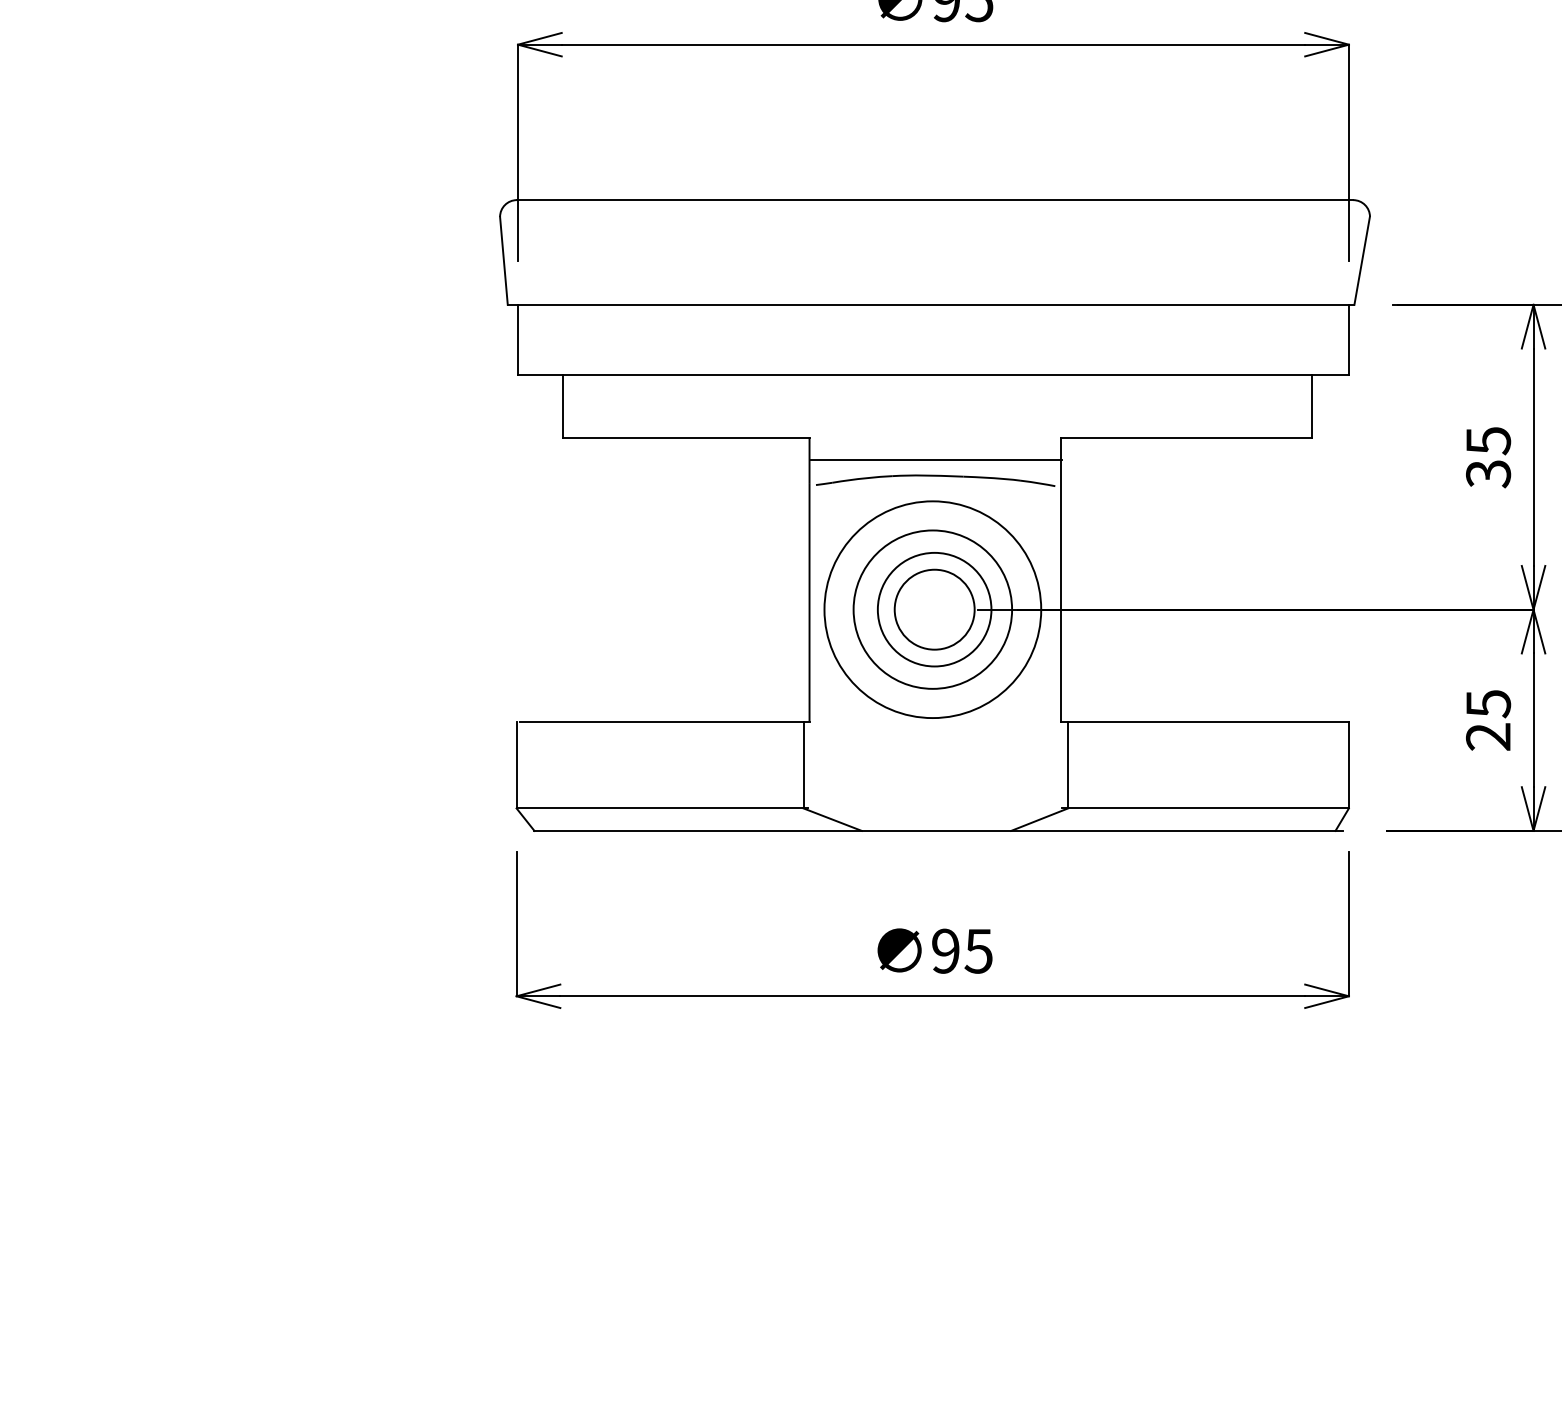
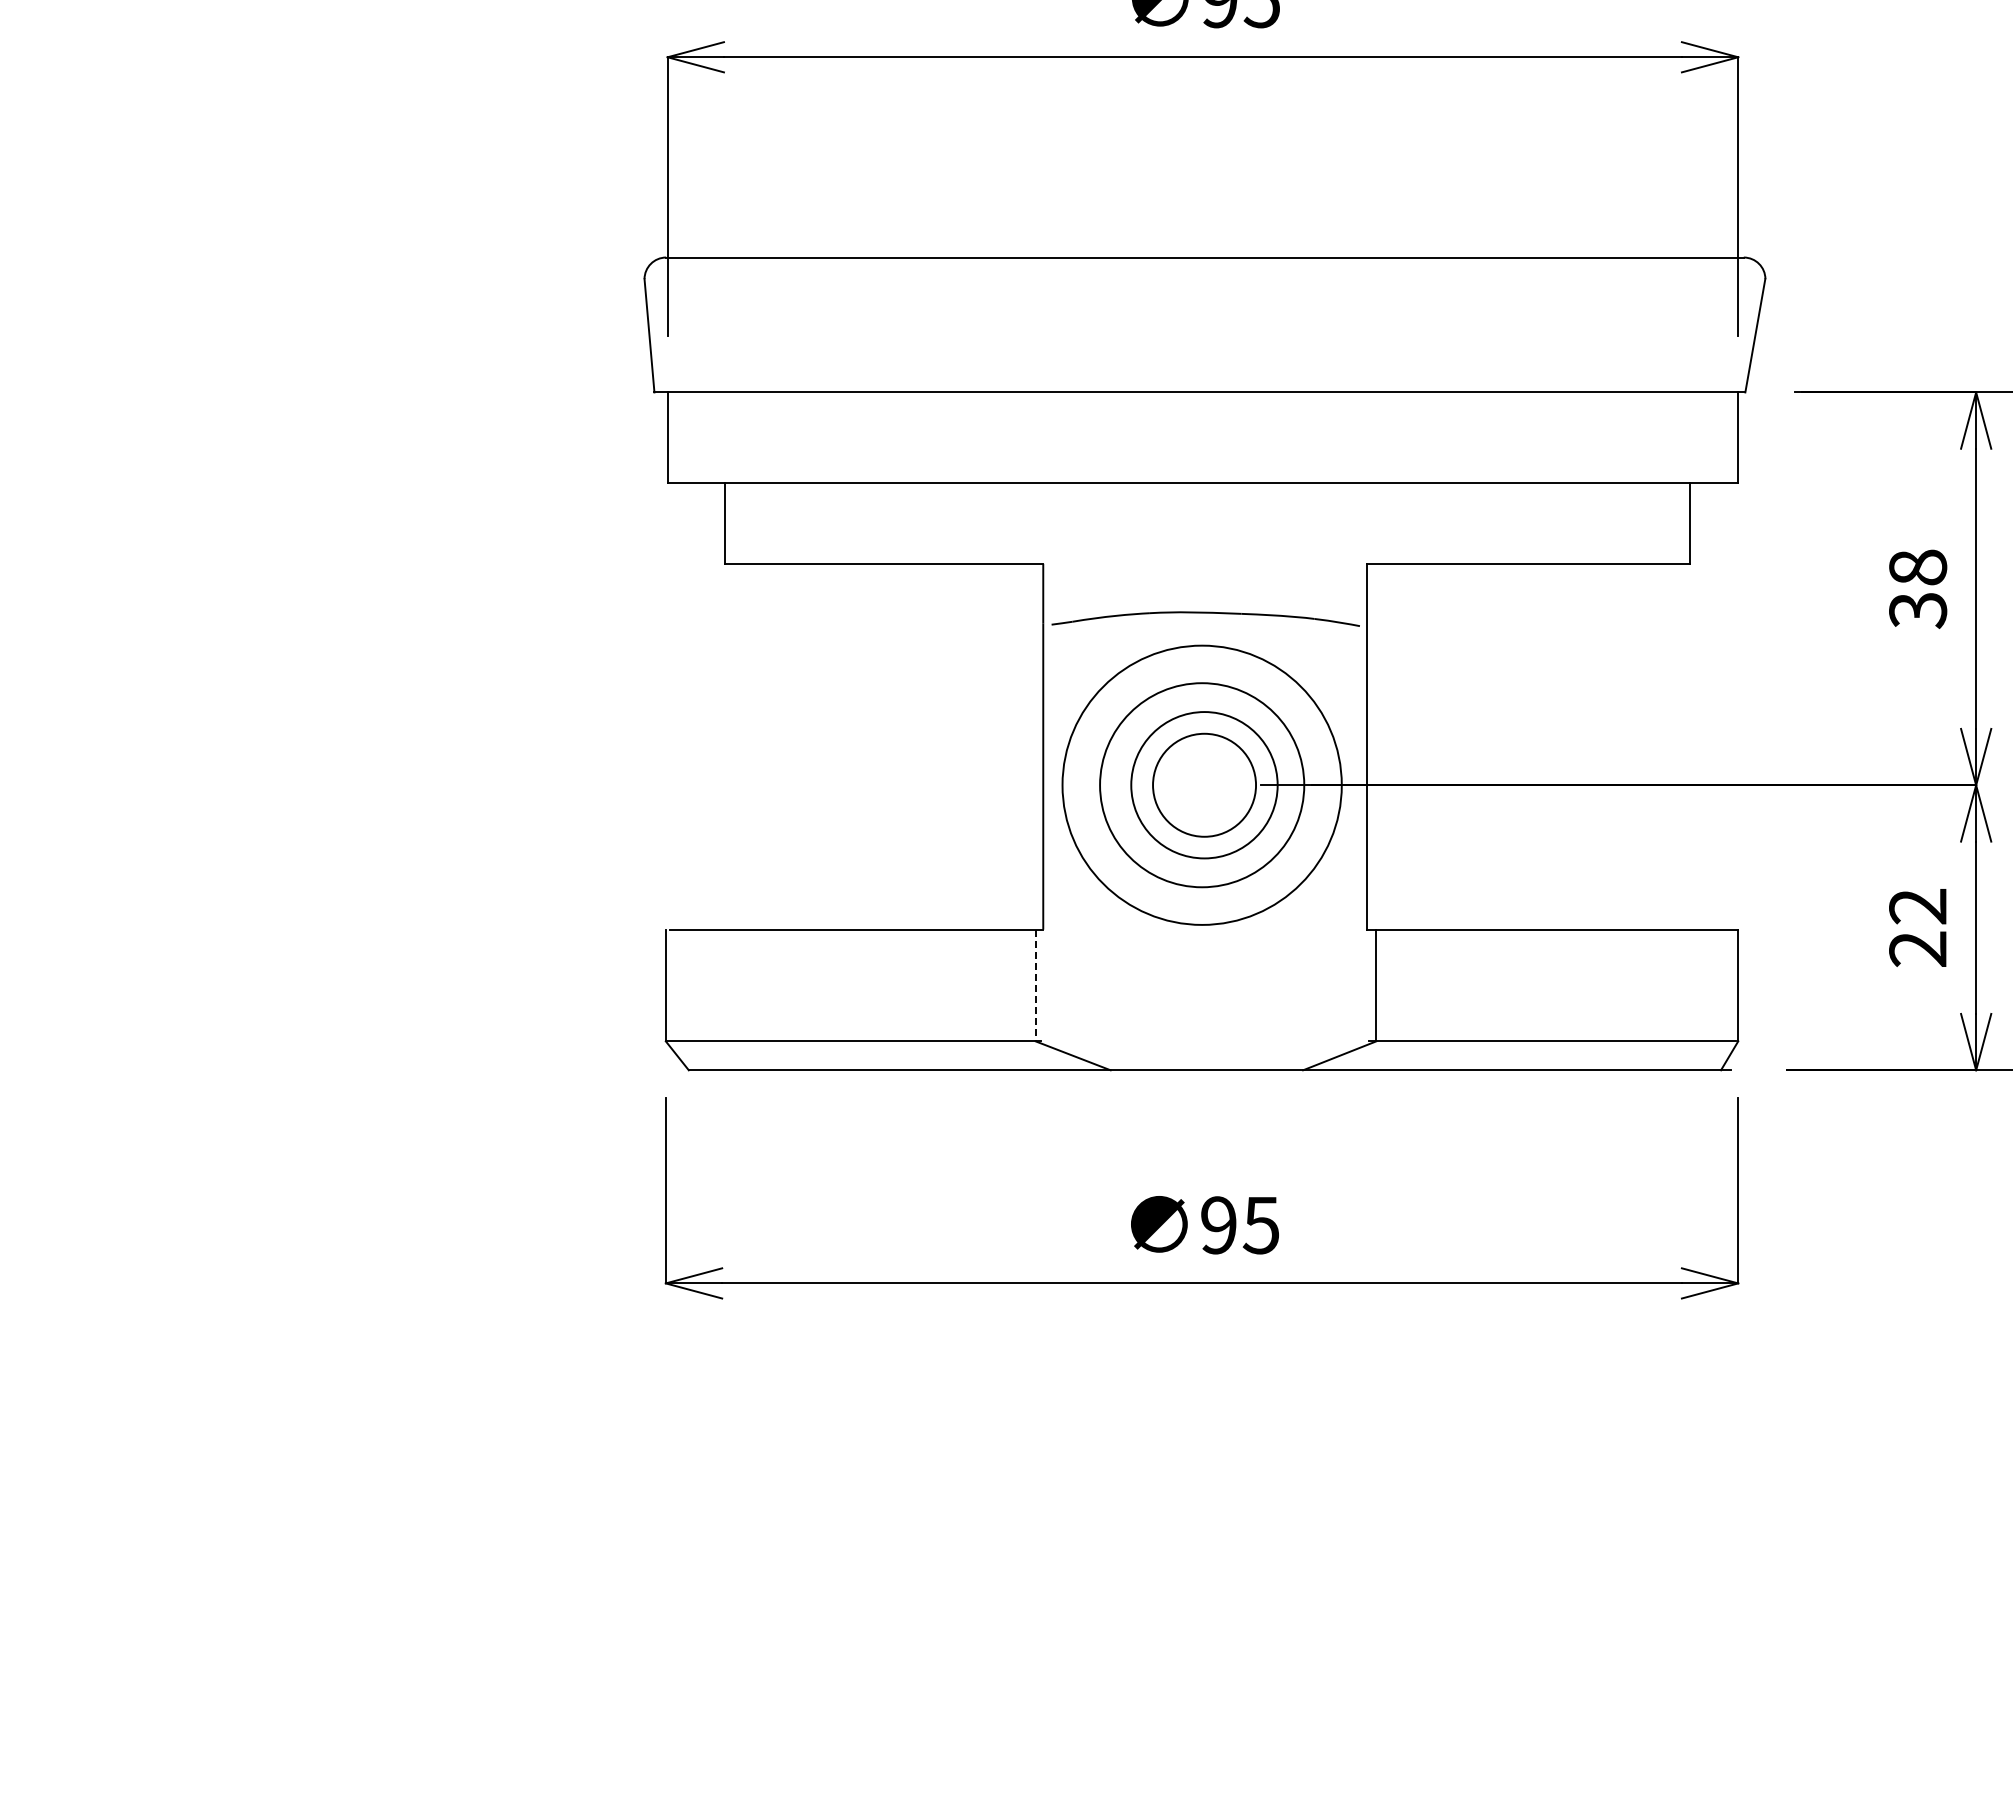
text: (1488, 440) -> (1918, 567), 35 -> 38
line: (936, 460) -> (1206, 592), removed
text: (1488, 704) -> (1918, 907), 25 -> 22
line: (803, 765) -> (1035, 985), solid -> dashed

